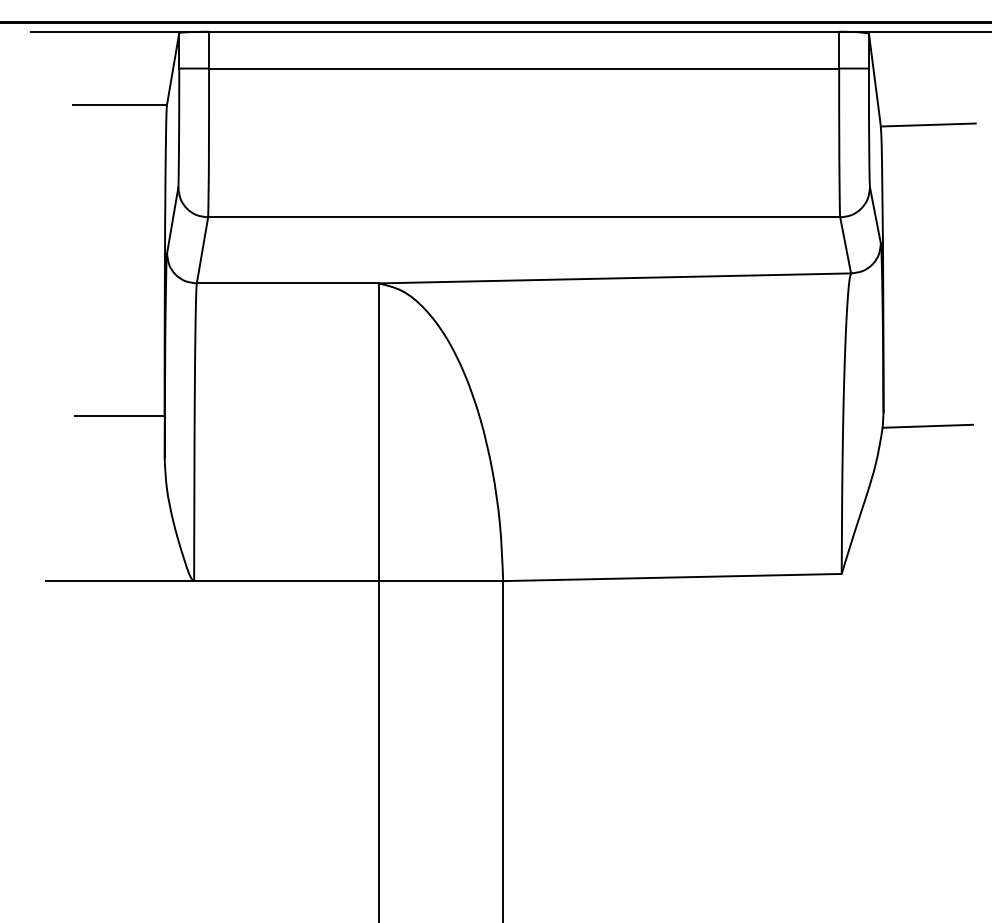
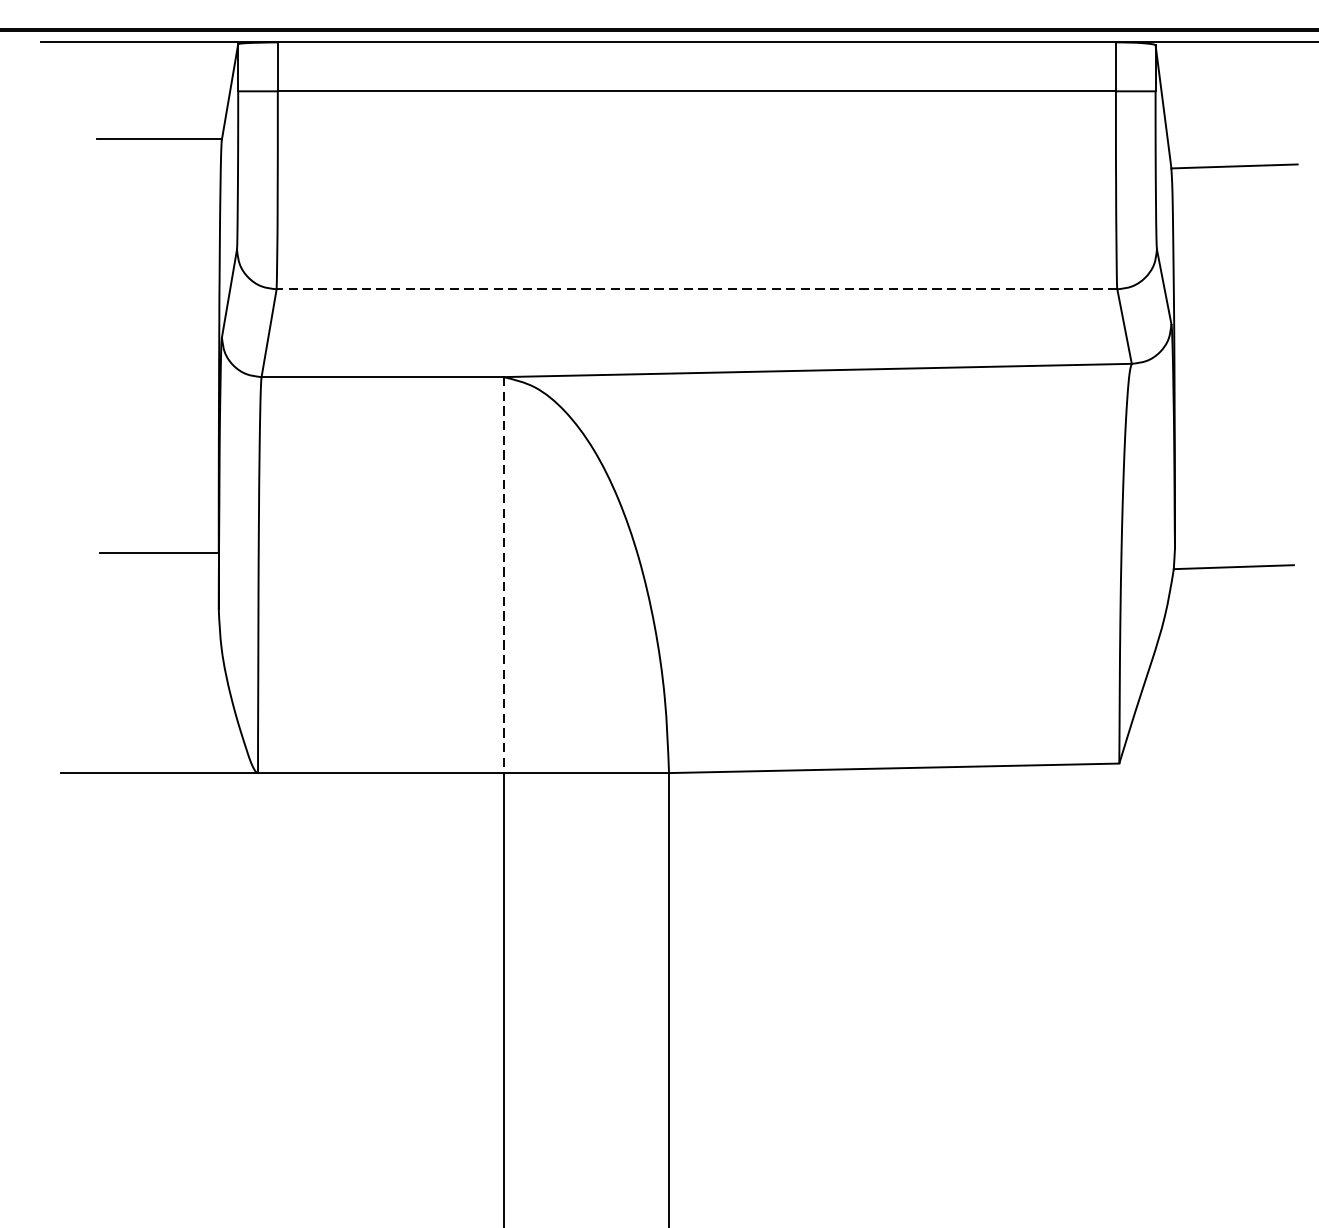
line: (523, 217) -> (696, 289), solid -> dashed
line: (378, 432) -> (503, 575), solid -> dashed

